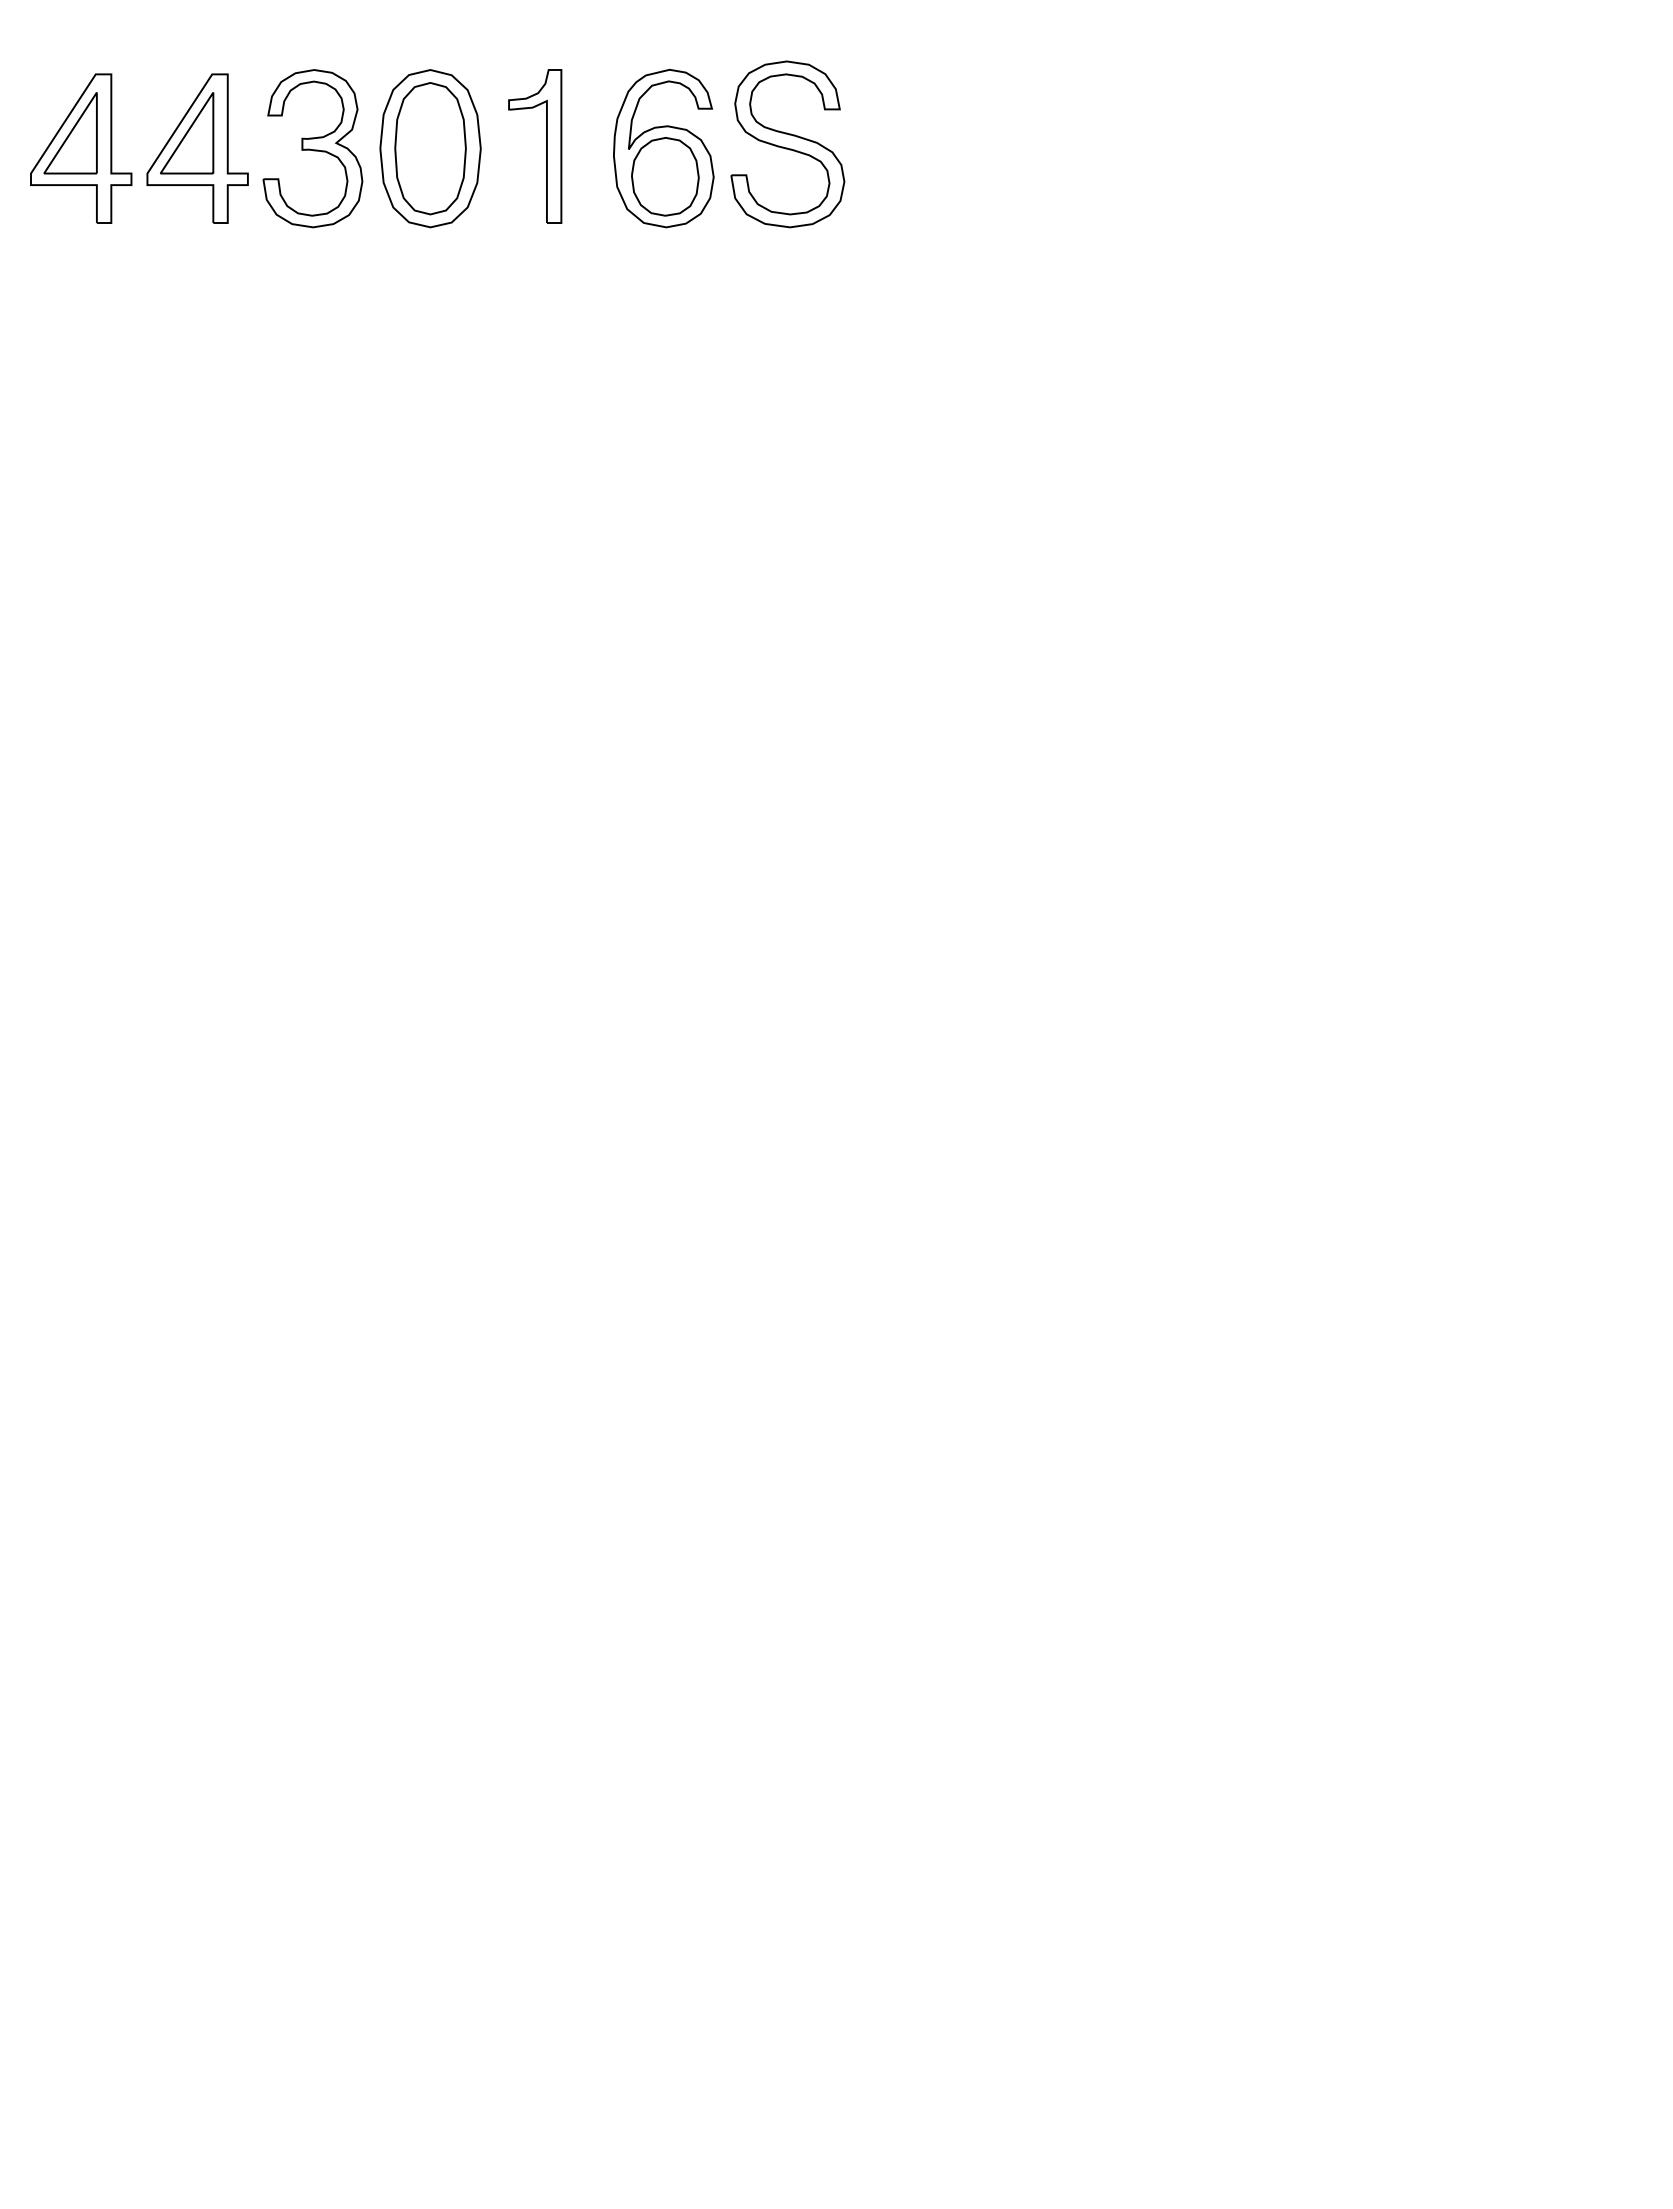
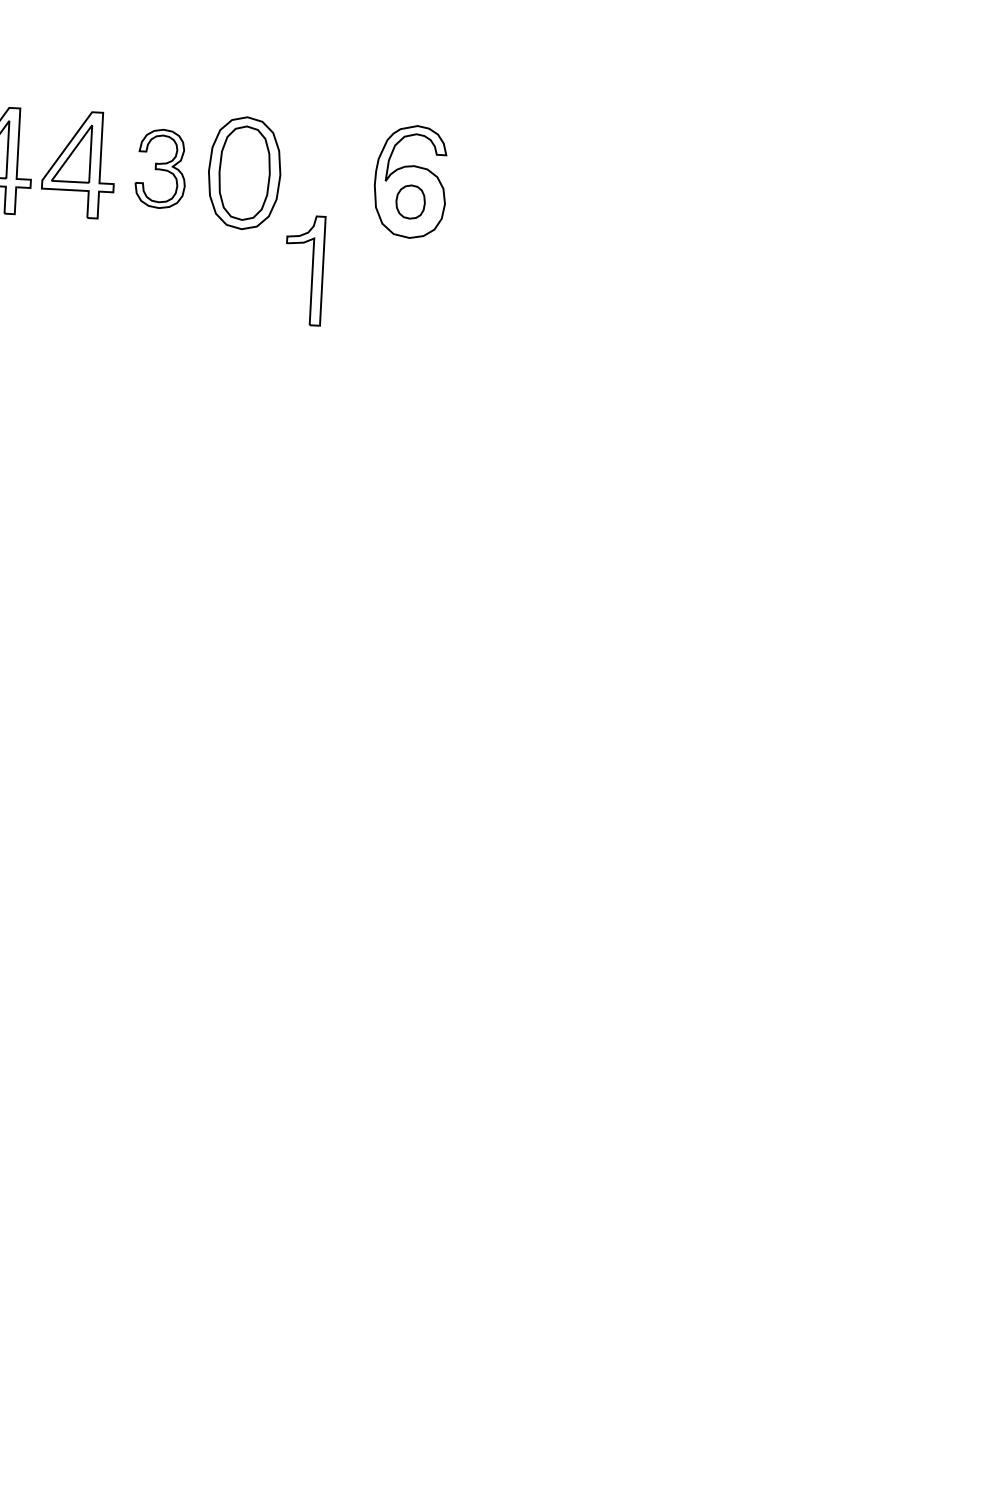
part: (787, 144) -> (498, 183), removed
part: (546, 146) -> (312, 270), moved
part: (312, 148) -> (160, 168), size x0.7
part: (665, 176) -> (410, 201), size x0.6

